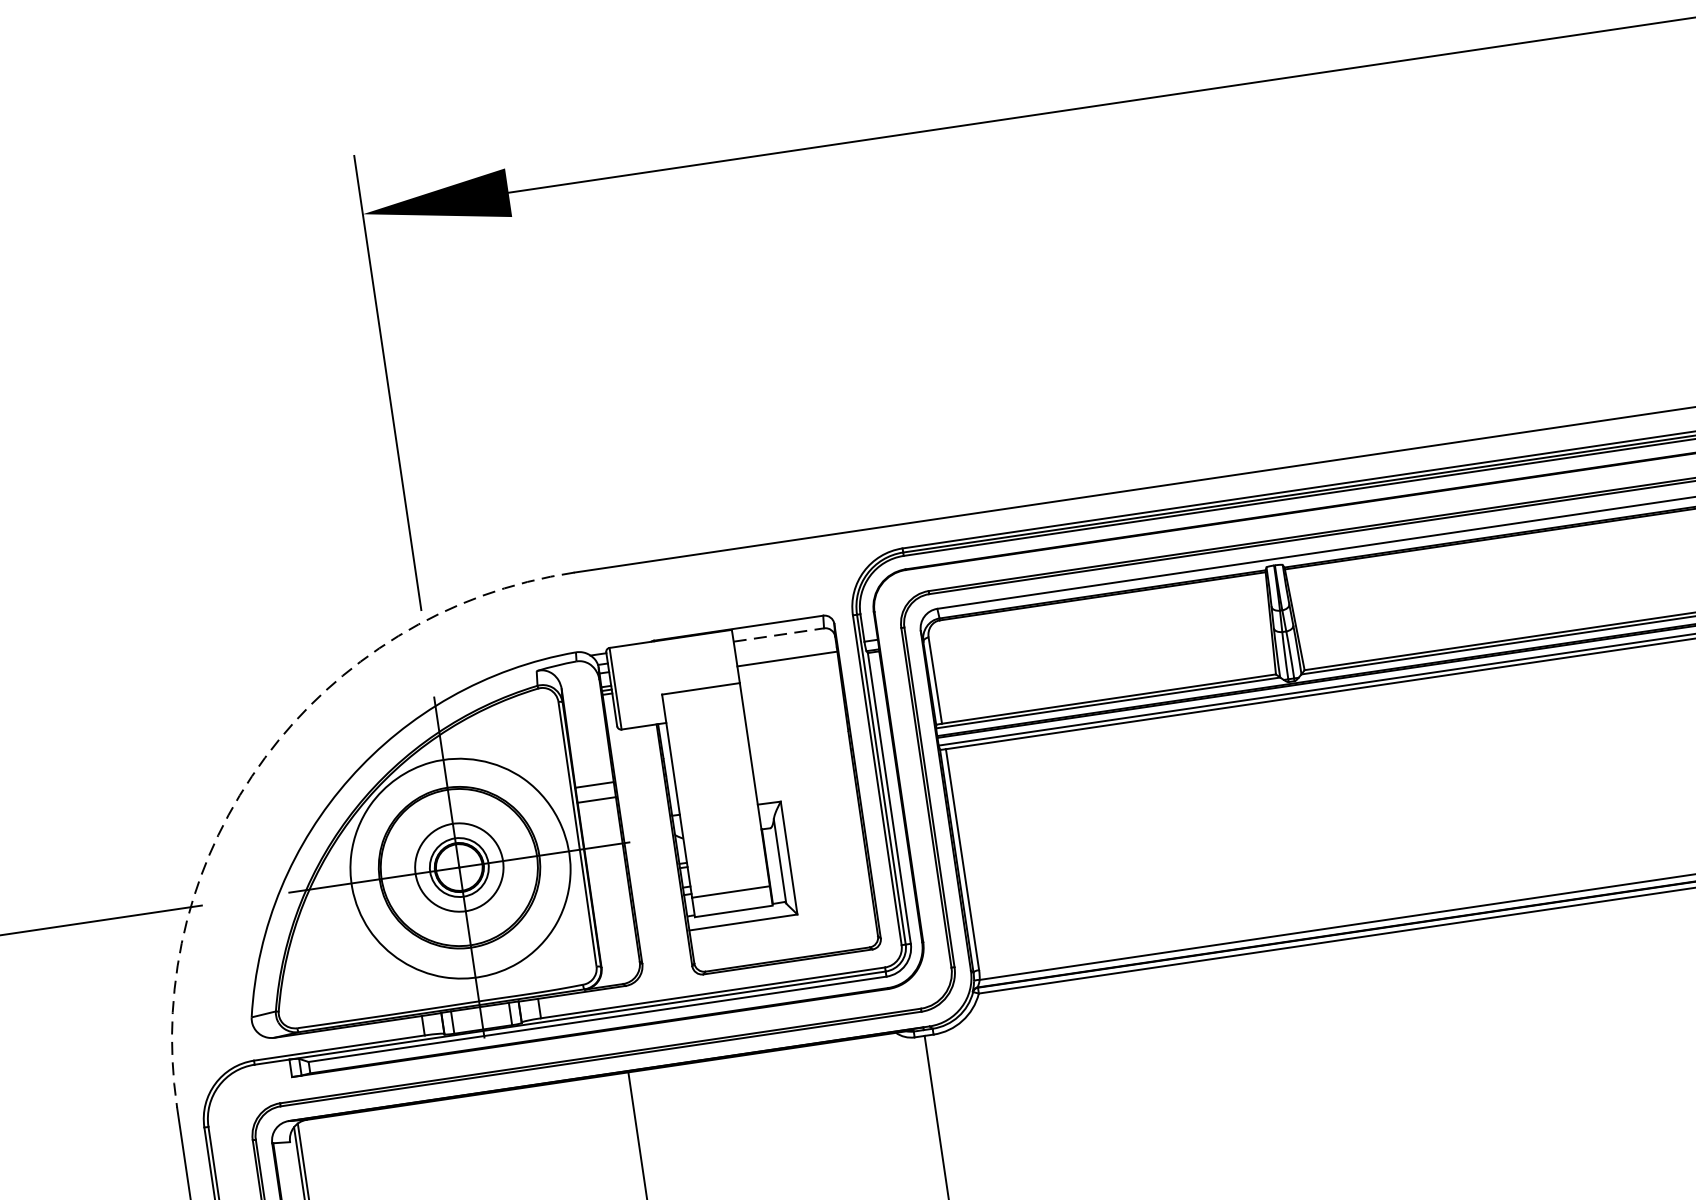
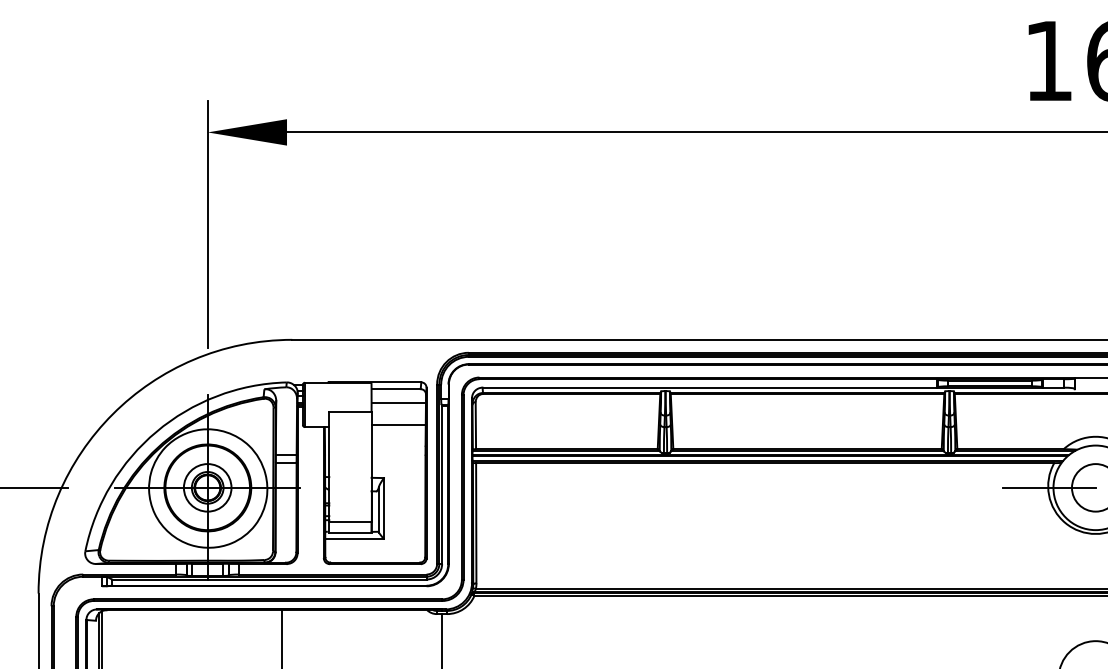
line: (779, 635) -> (396, 389), dashed -> solid
line: (793, 701) -> (398, 425), added
arc: (264, 758) -> (112, 414), dashed -> solid

